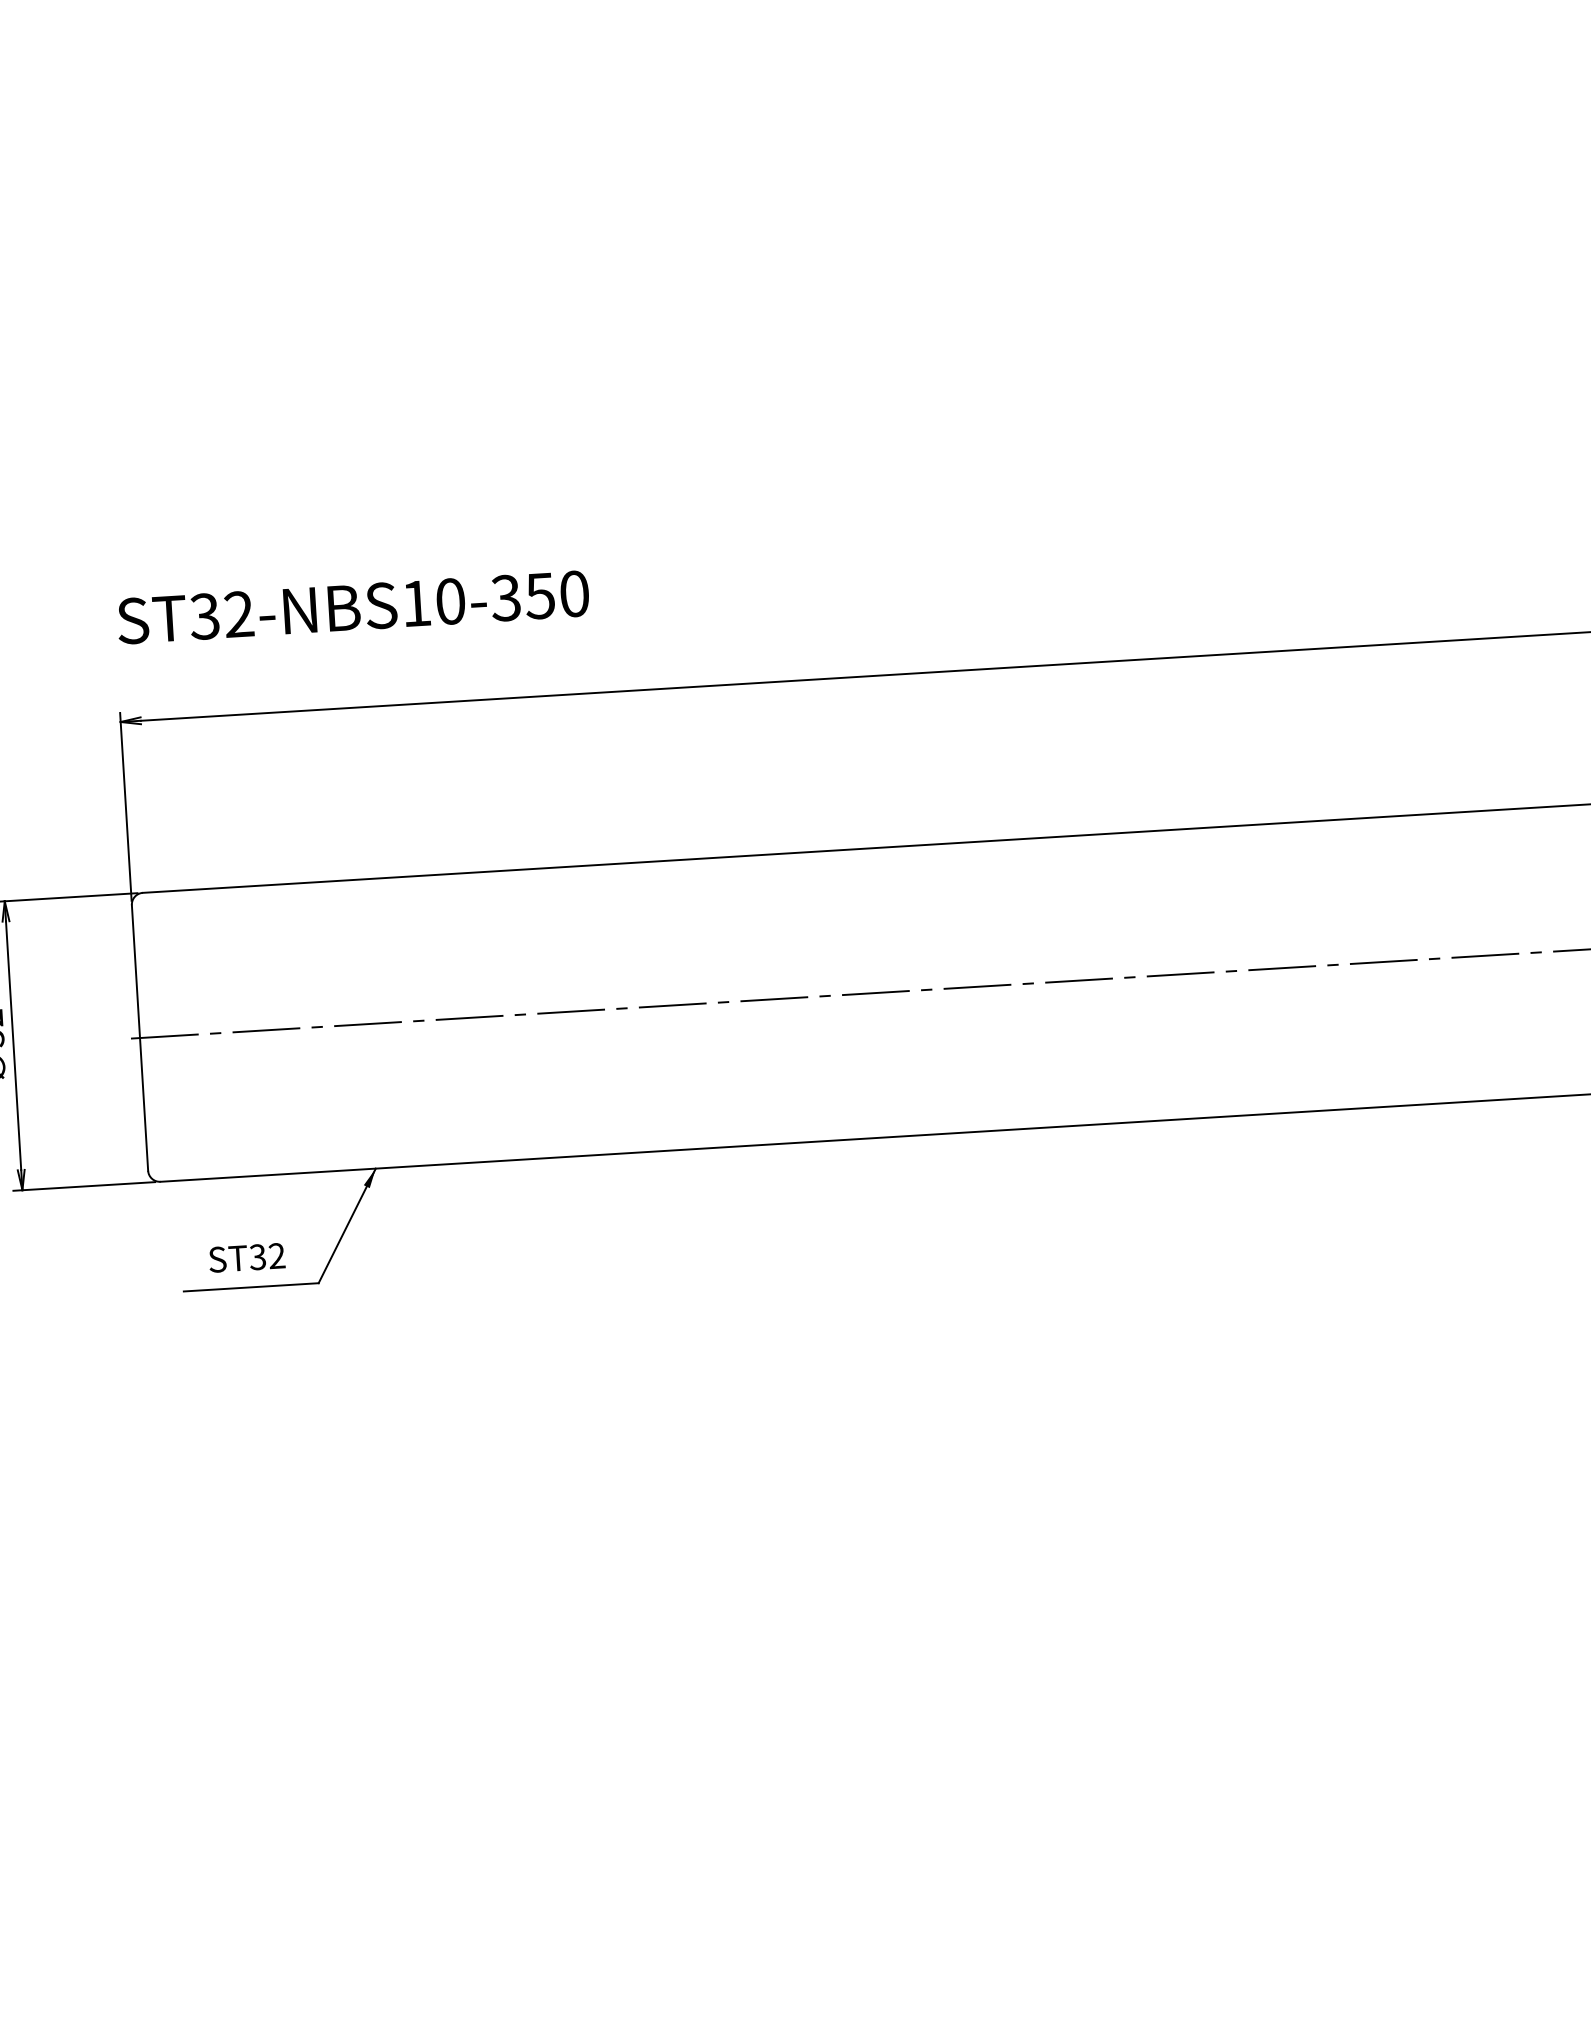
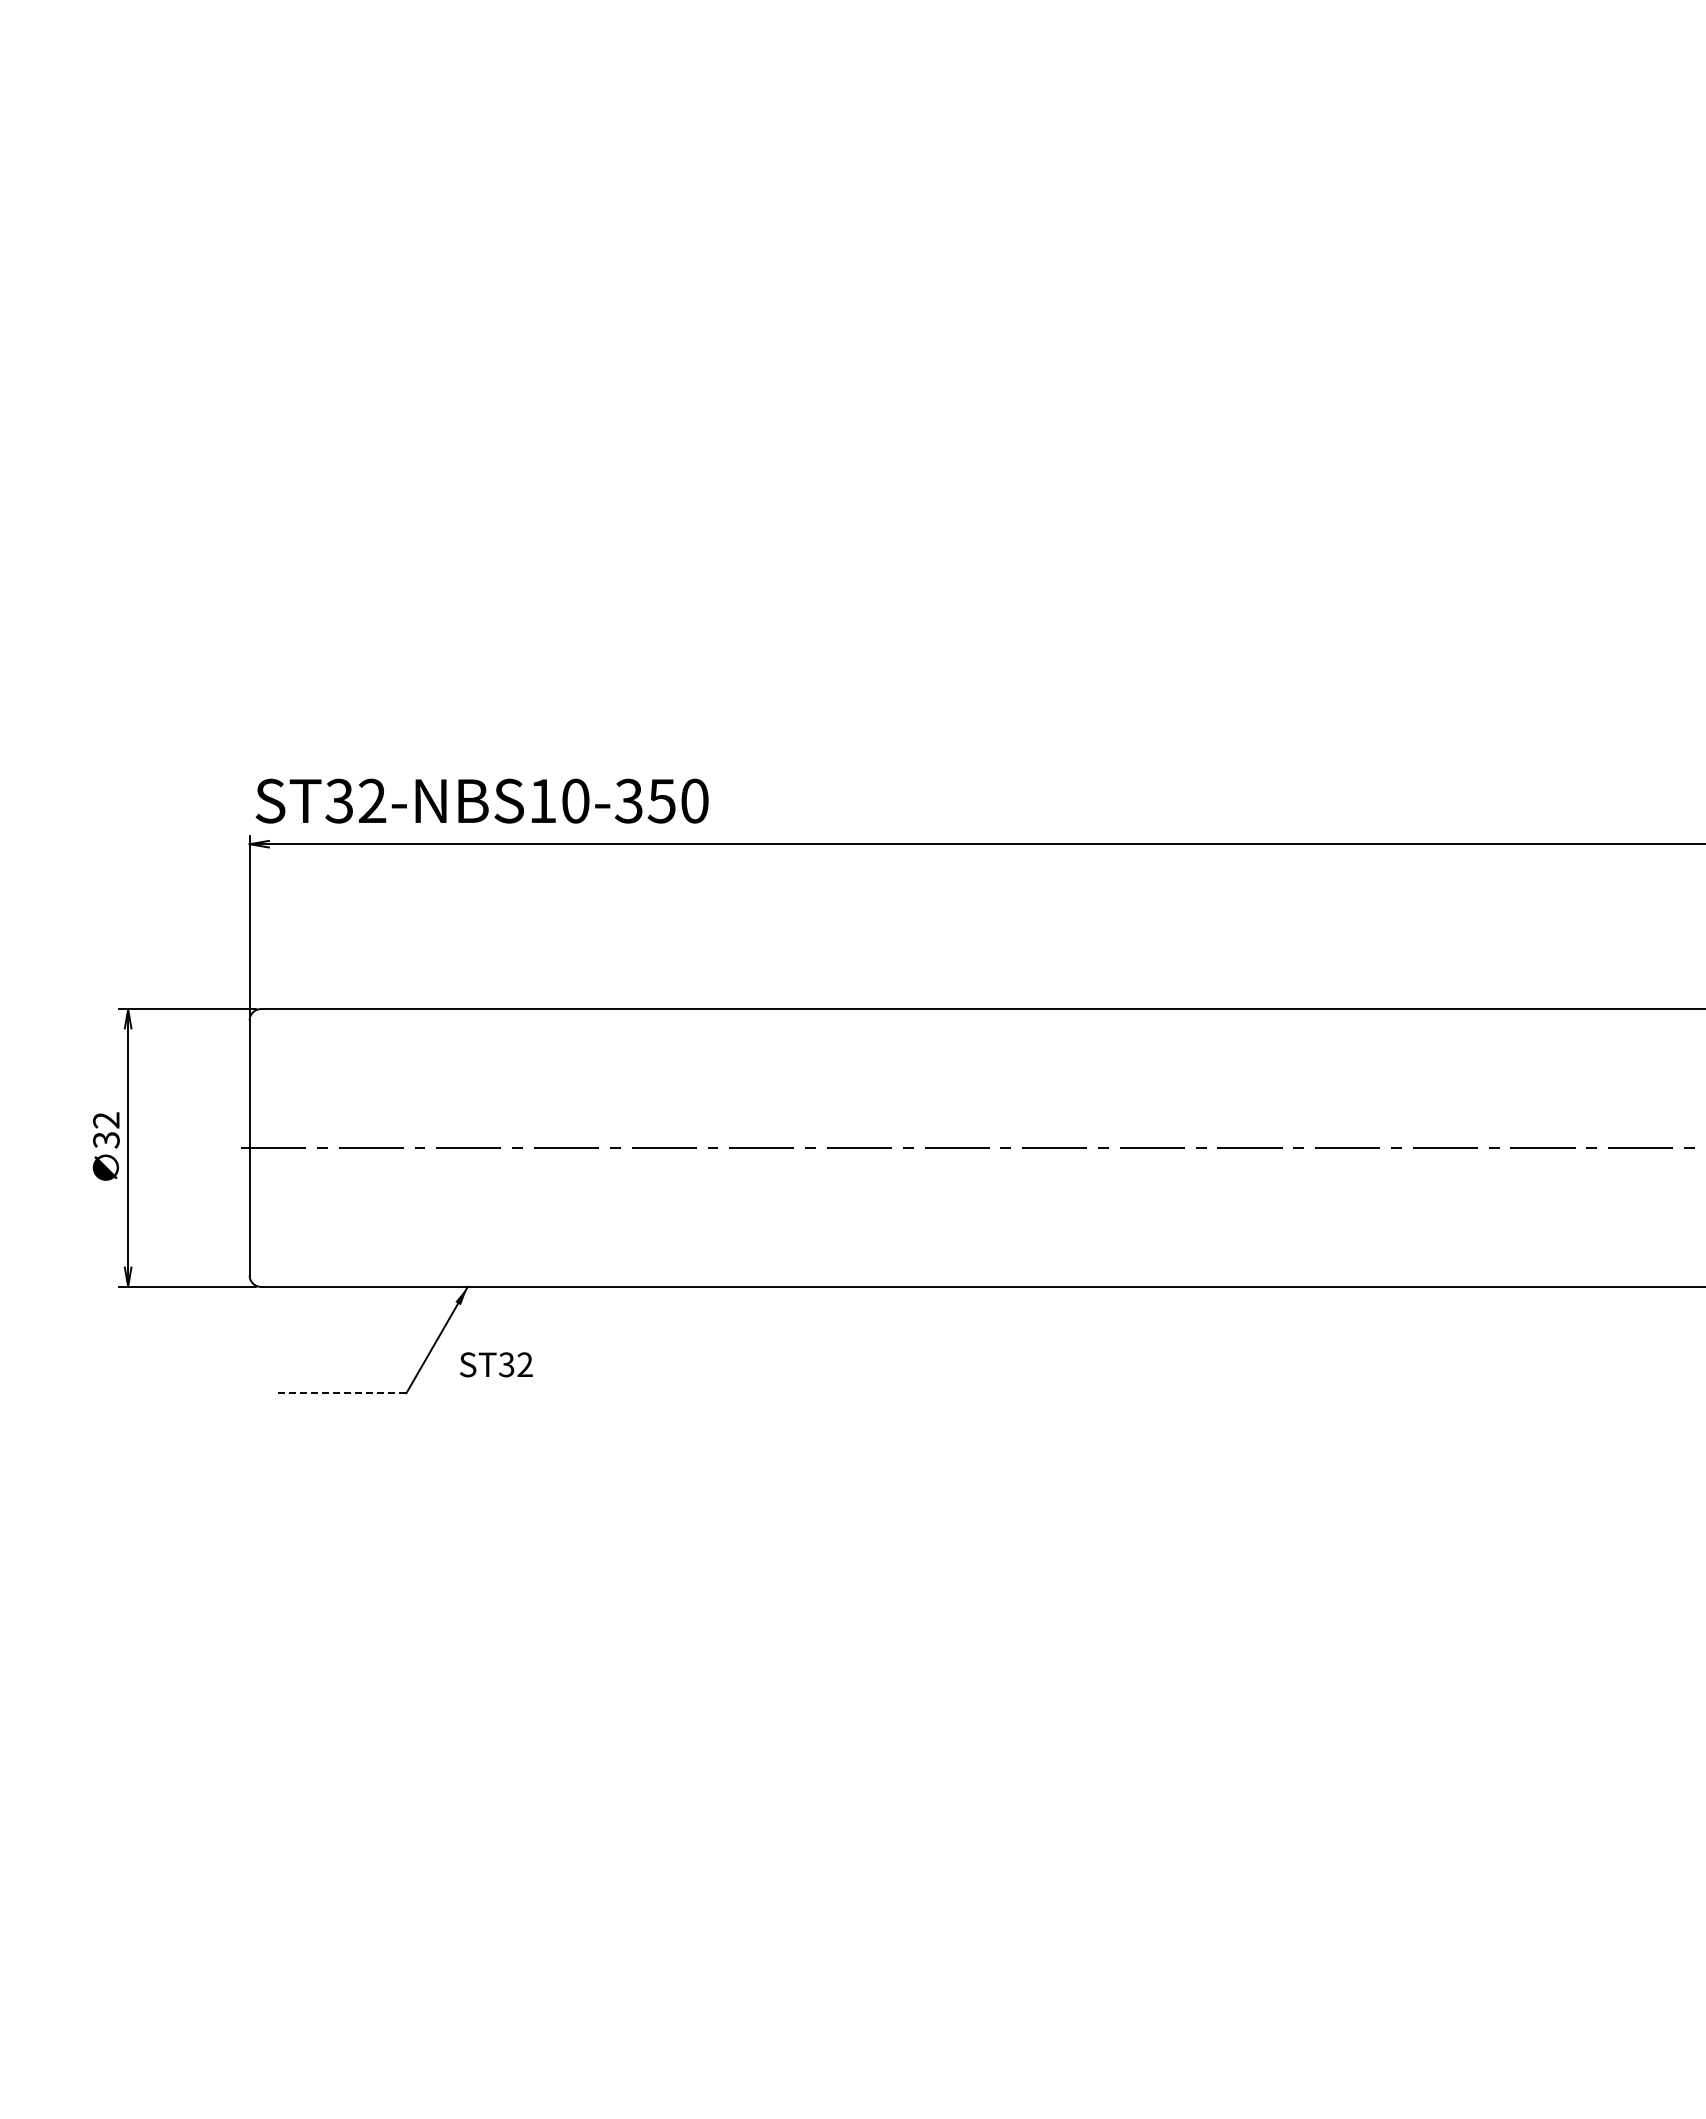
text: (352, 606) -> (481, 800), moved
text: (247, 1257) -> (496, 1364), moved
line: (251, 1287) -> (341, 1393), solid -> dashed

